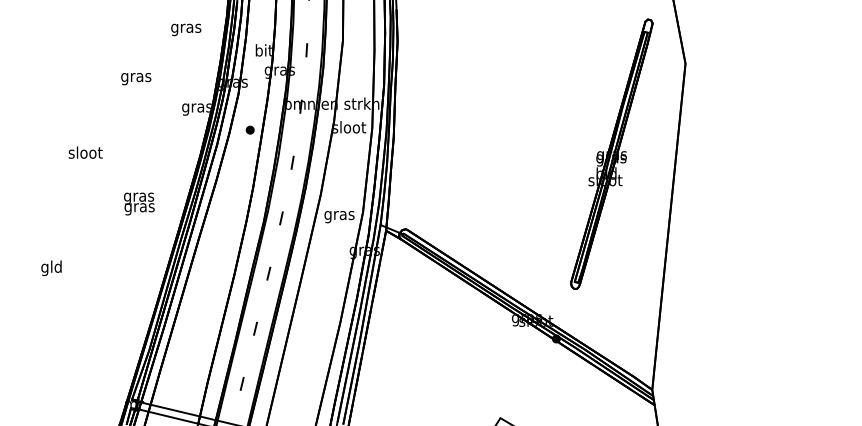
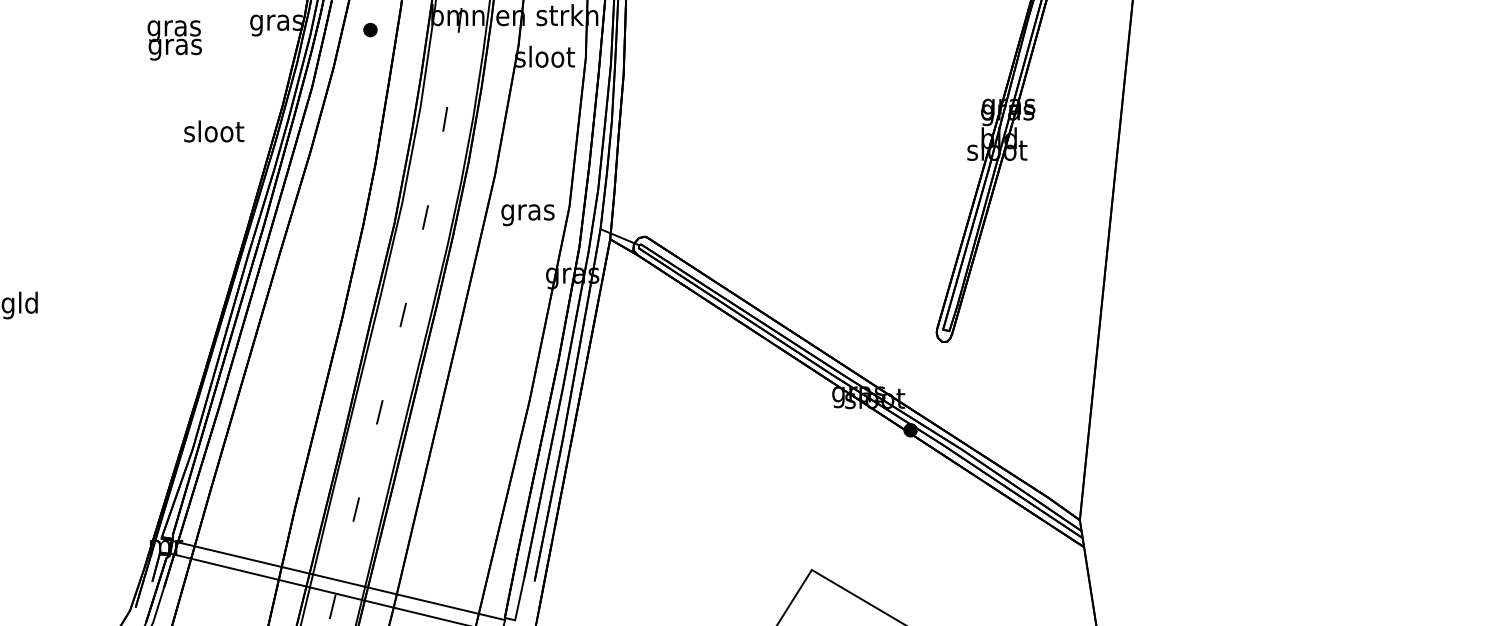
part: (249, 129) -> (369, 28), moved
text: (85, 152) -> (213, 131), moved
text: (139, 203) -> (175, 39), moved

